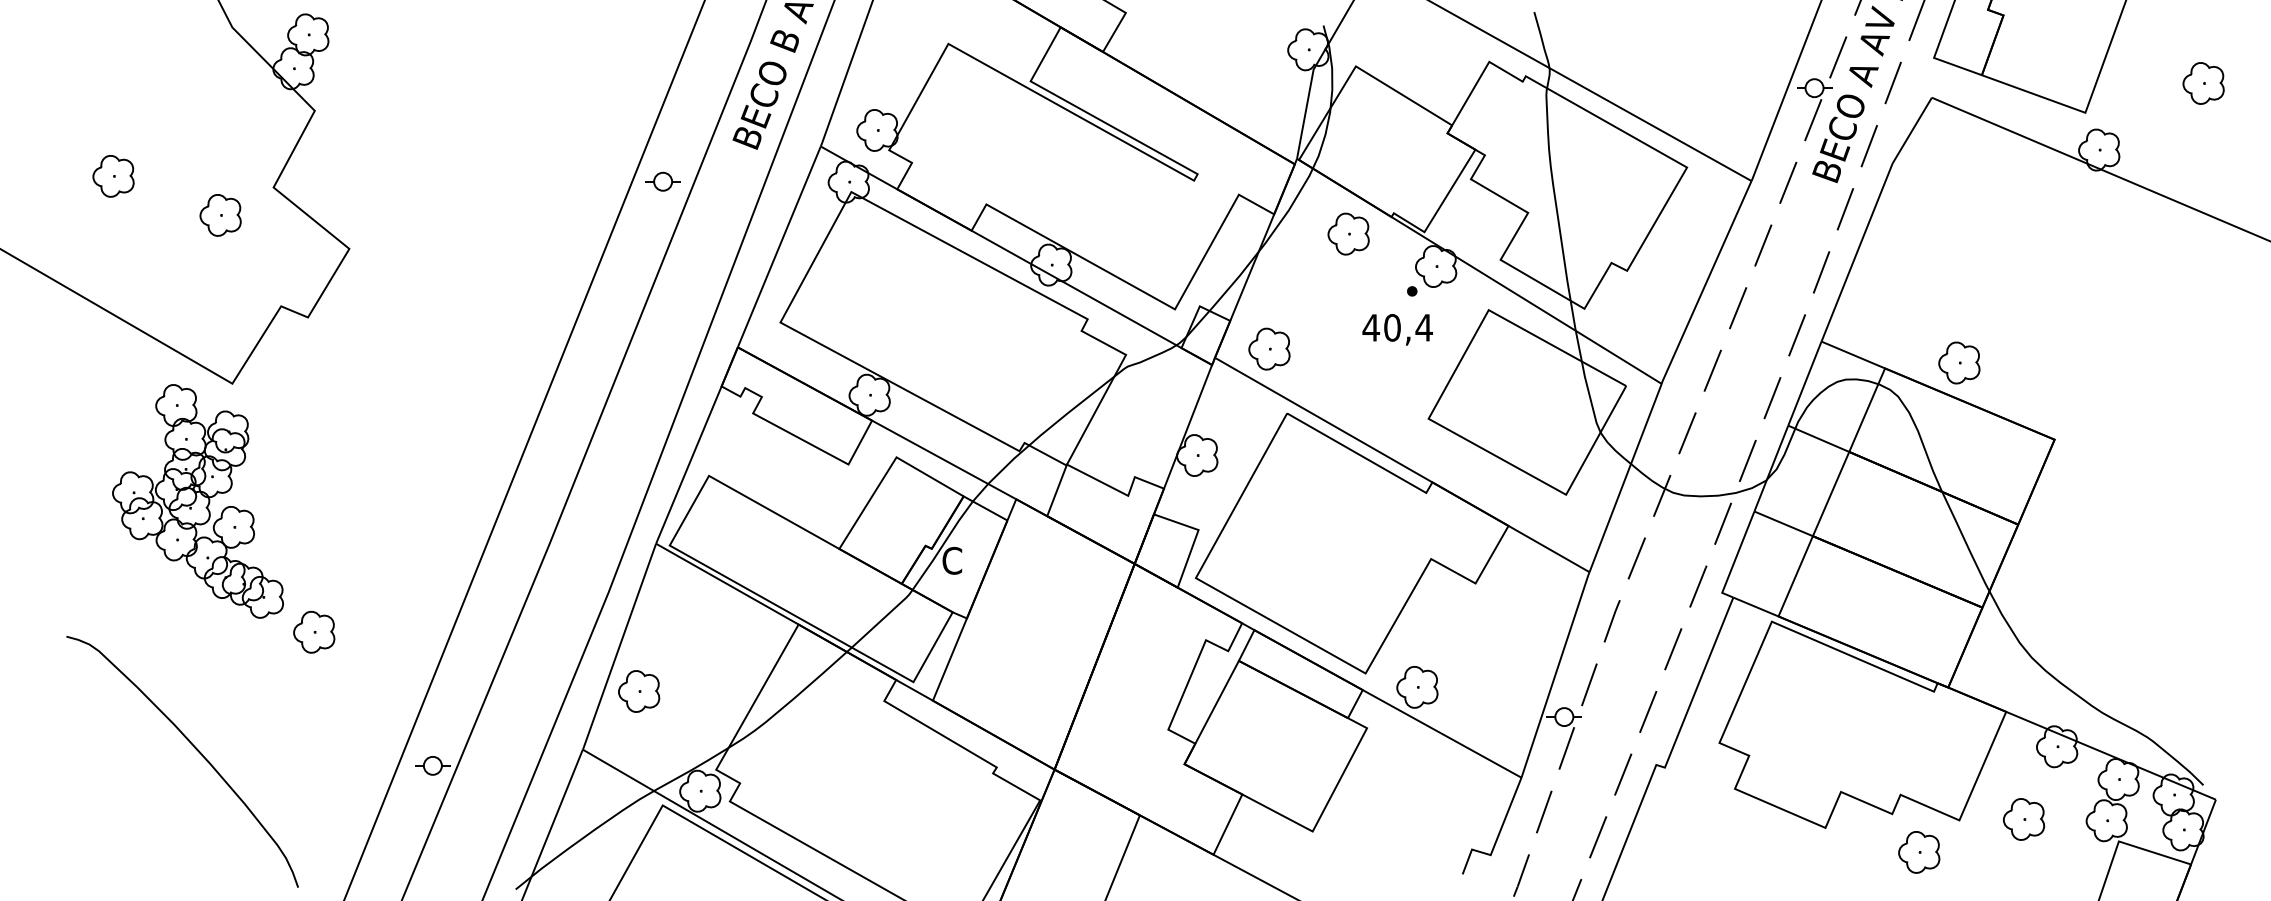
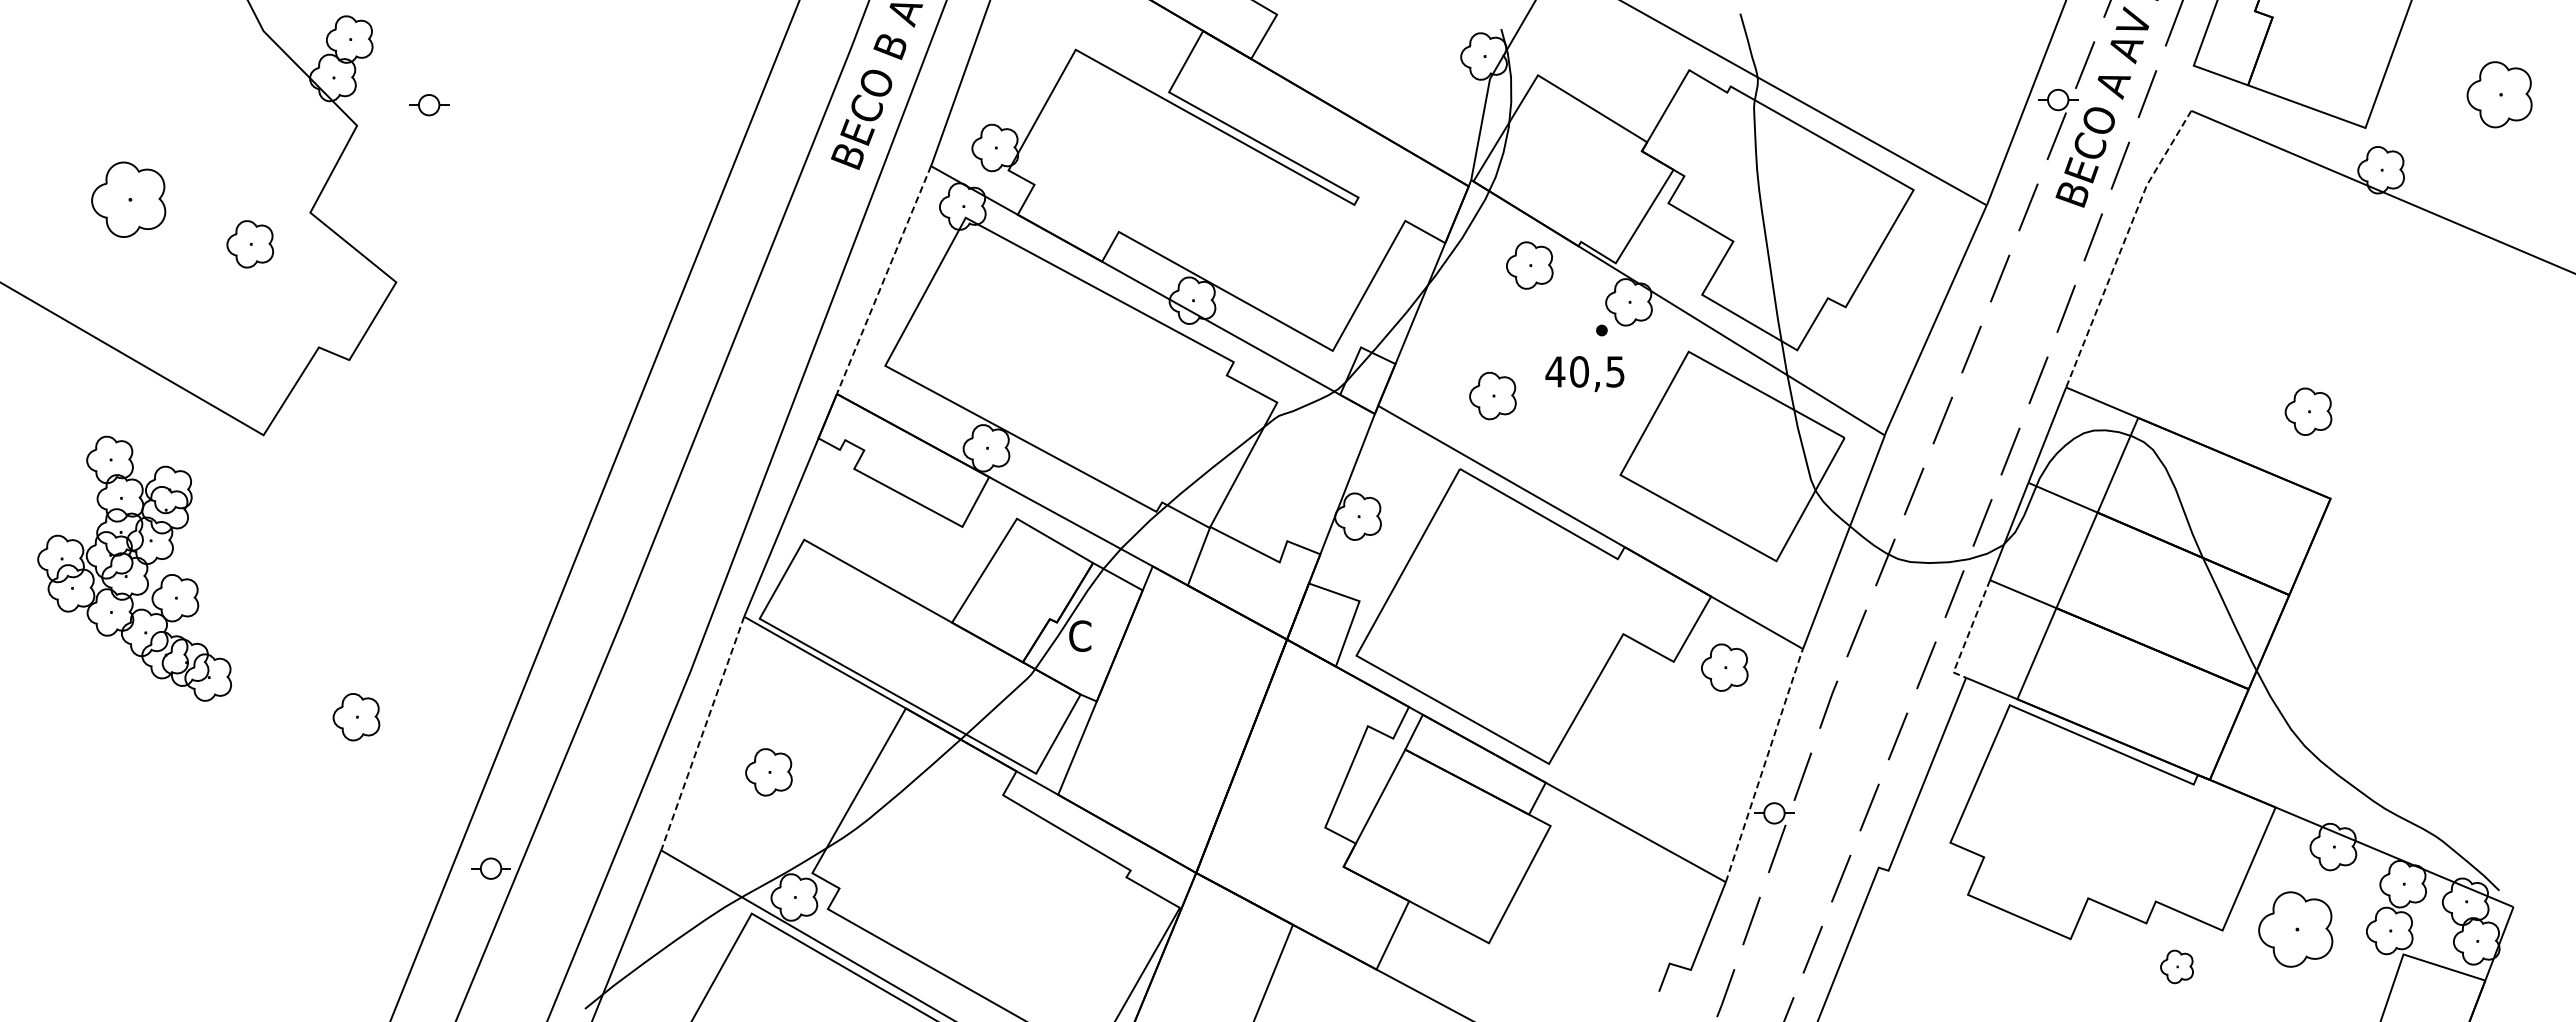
part: (2203, 83) -> (2499, 94), size x1.4
part: (113, 176) -> (128, 200), size x1.6
part: (663, 182) -> (429, 105), moved
line: (1871, 216) -> (2122, 245), solid -> dashed
line: (778, 248) -> (883, 281), solid -> dashed
text: (1424, 327) -> (1615, 371), 40,4 -> 40,5
part: (1269, 349) -> (1492, 396), moved
part: (1959, 362) -> (2308, 411), moved
part: (197, 501) -> (134, 568), moved
line: (1735, 558) -> (1968, 633), solid -> dashed
line: (619, 647) -> (702, 734), solid -> dashed
line: (1555, 673) -> (1764, 764), solid -> dashed
part: (1417, 687) -> (1724, 667), moved
part: (638, 691) -> (768, 772), moved
curve: (194, 748) -> (220, 848), removed
part: (2023, 819) -> (2295, 929), size x1.6
part: (1918, 852) -> (2176, 966), size x0.7

